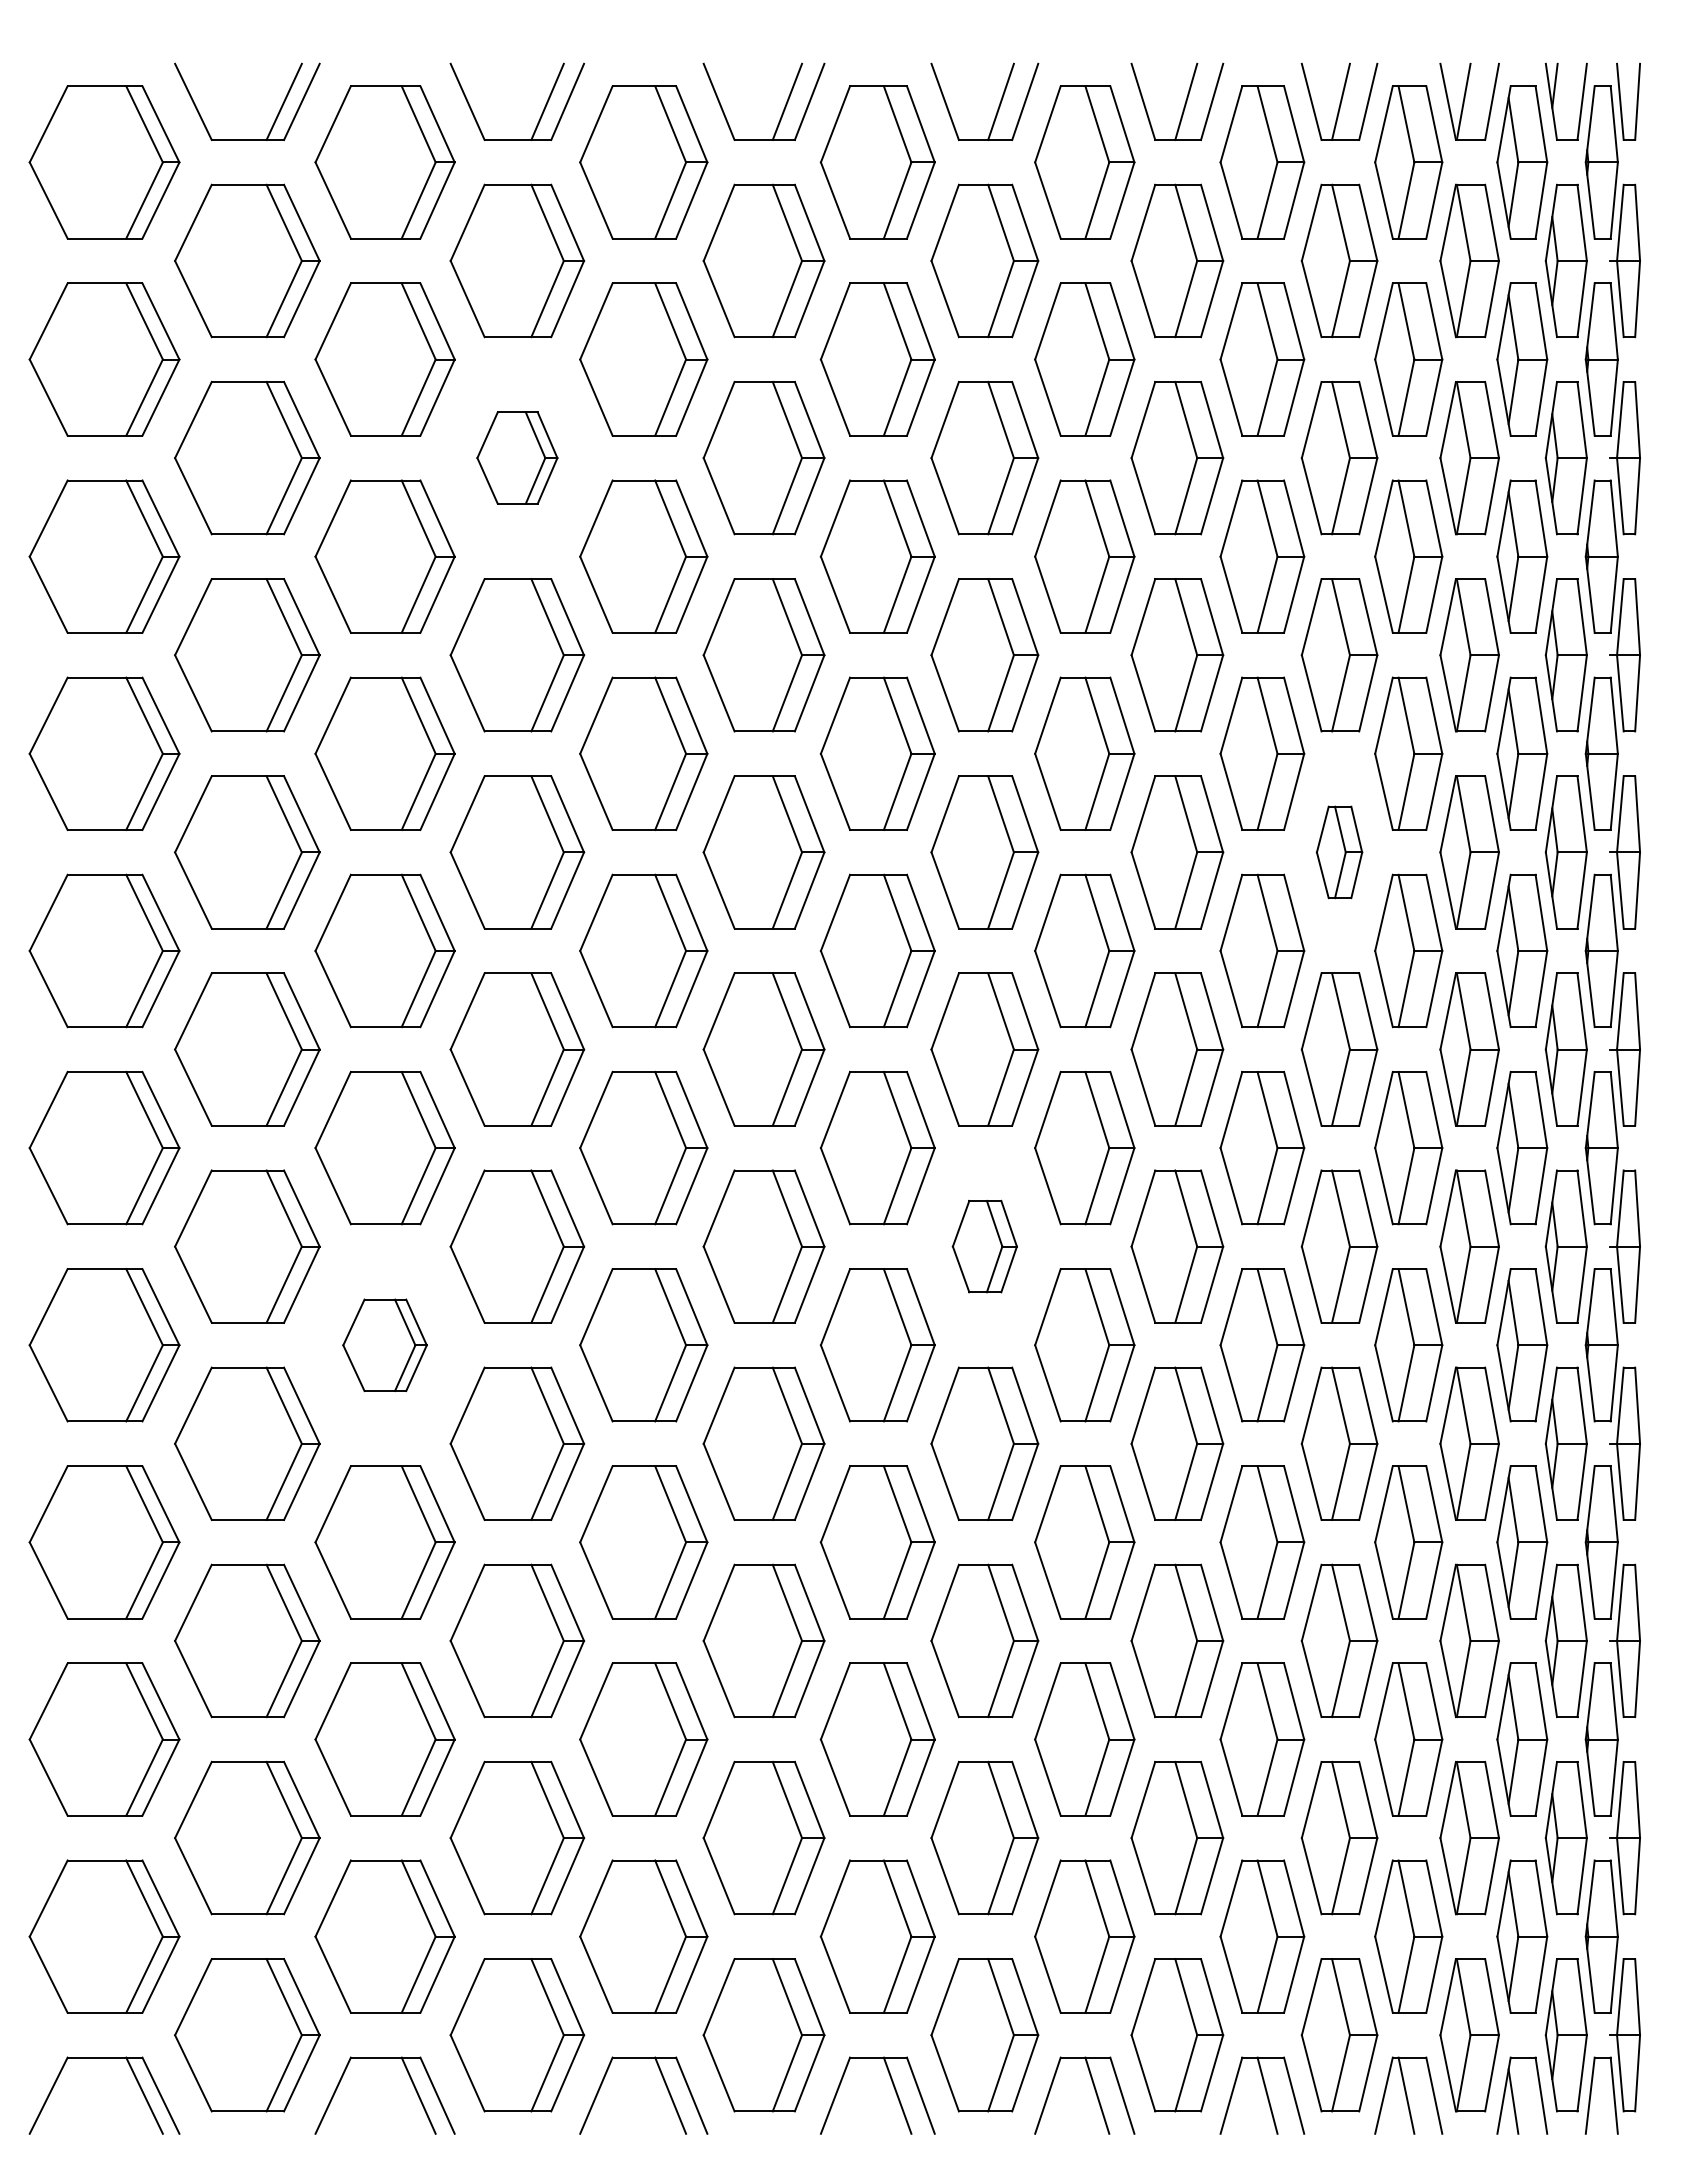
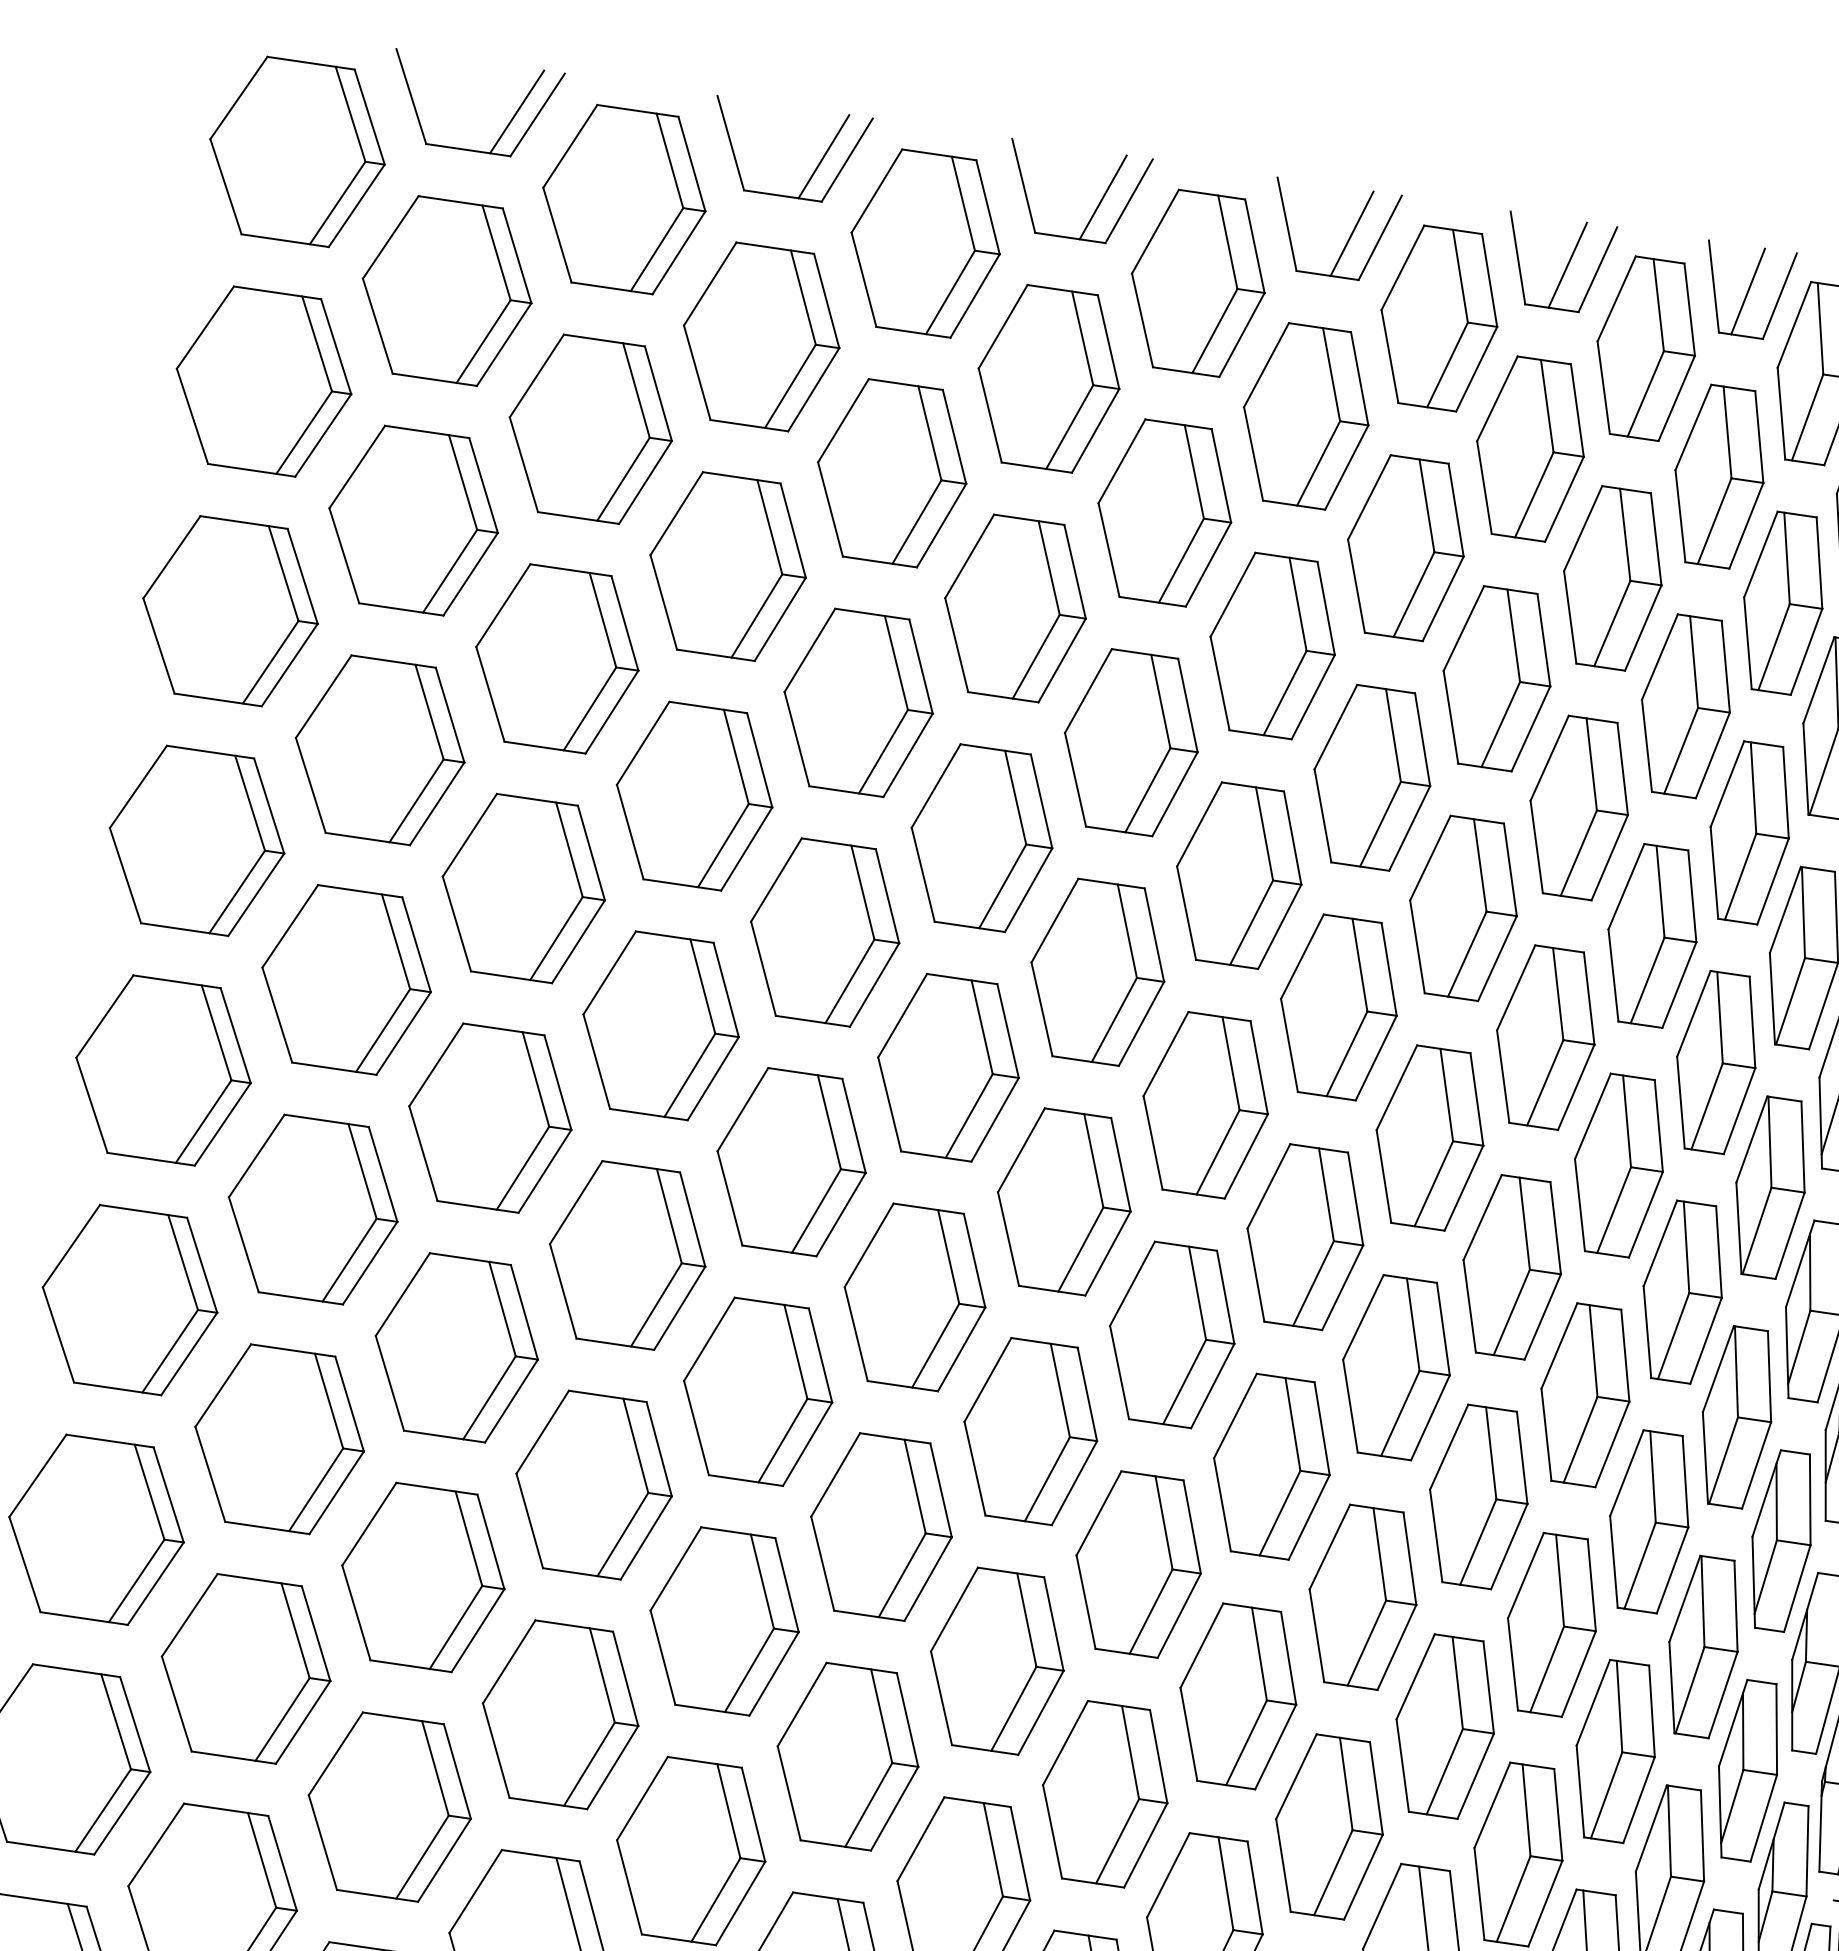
part: (517, 457) -> (728, 565), size x1.67
part: (1339, 852) -> (1618, 1165), size x1.67
part: (984, 1246) -> (1138, 1564), size x1.67
part: (384, 1345) -> (422, 1577), size x1.67

